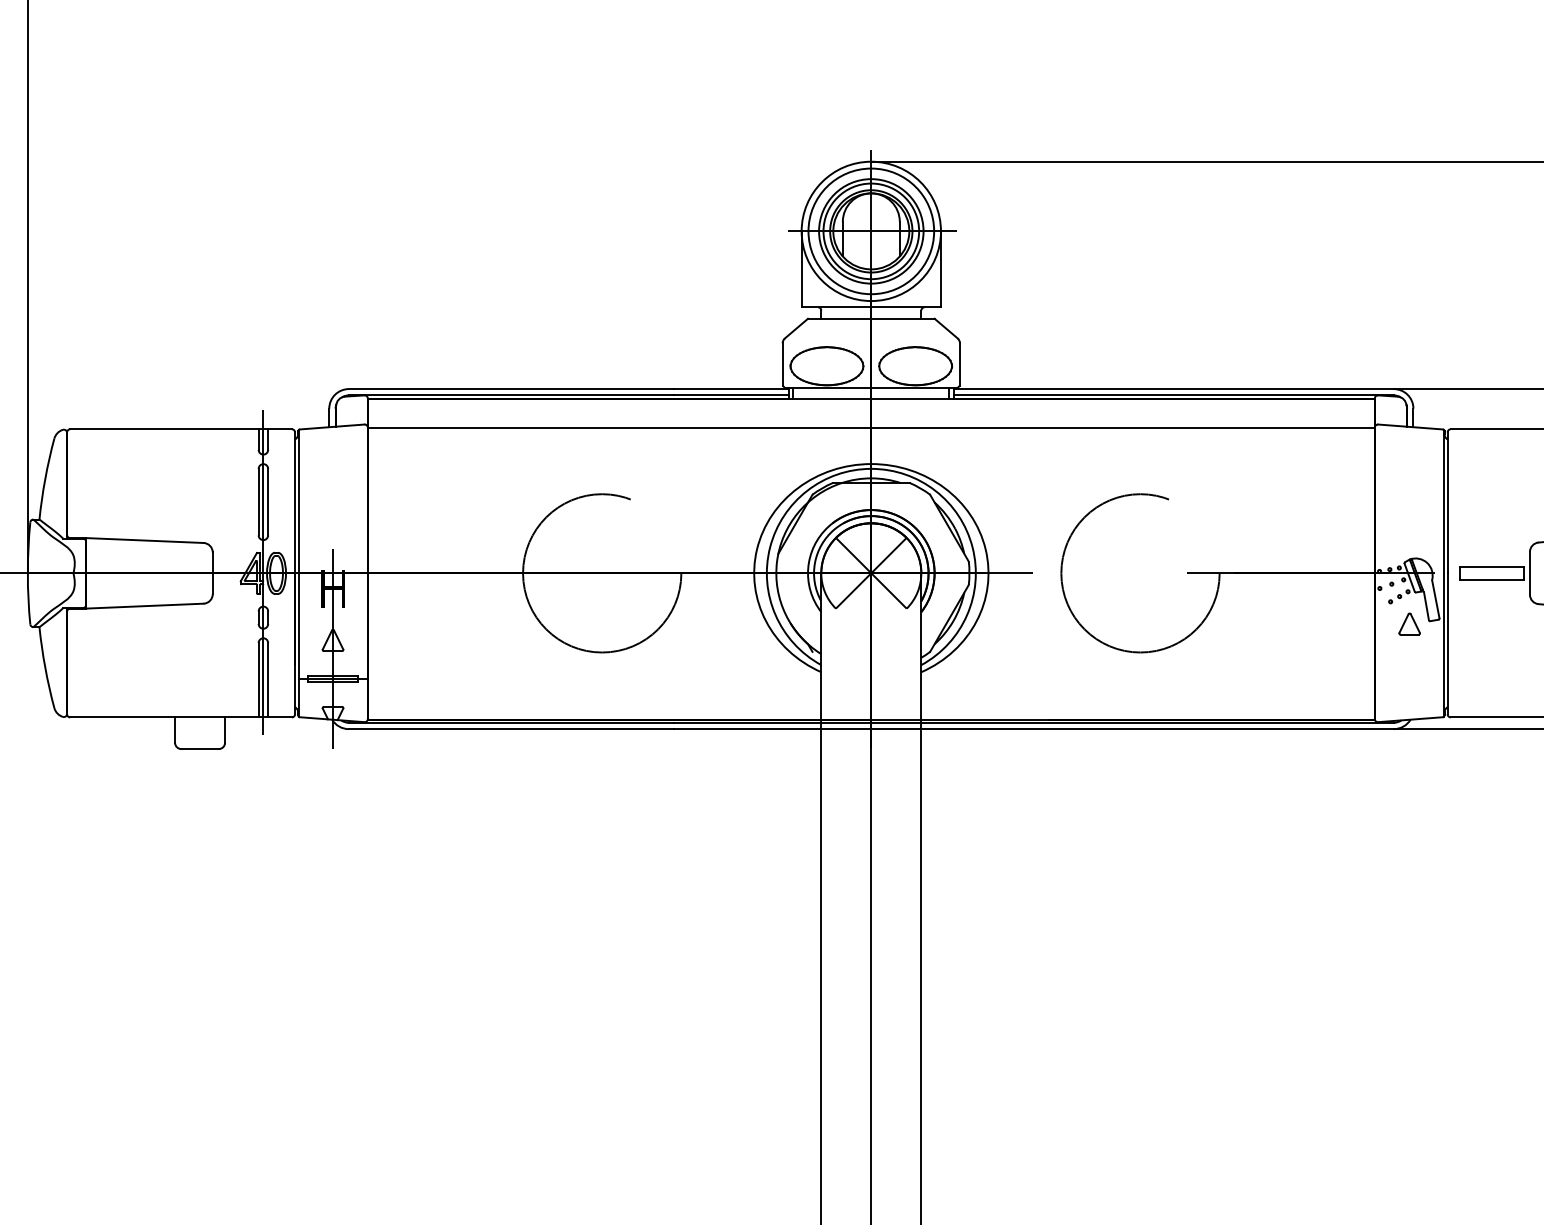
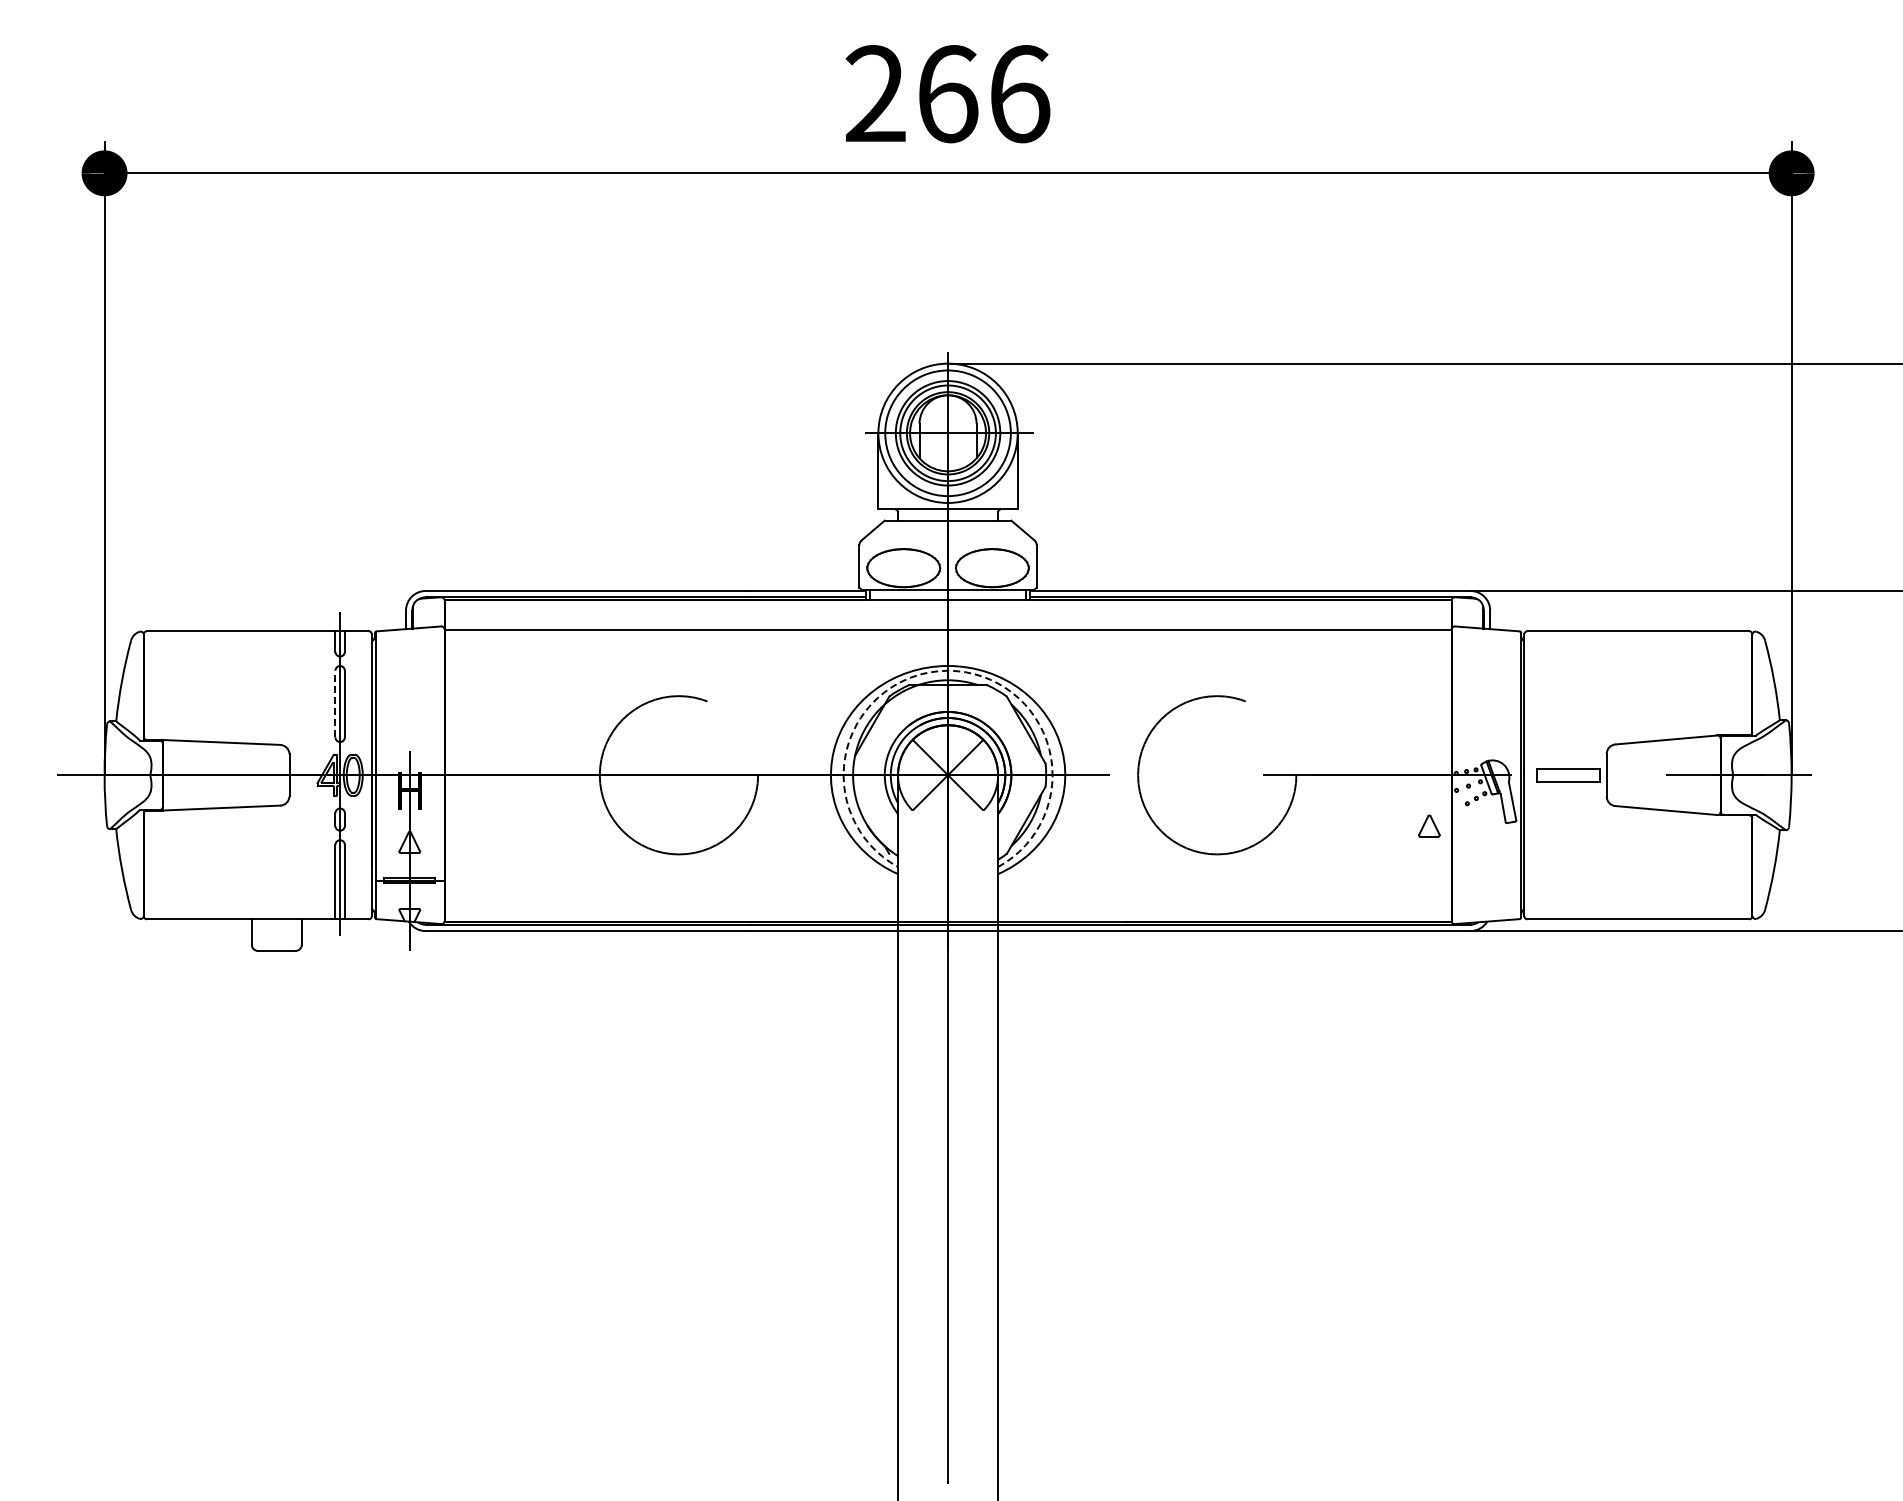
arc: (871, 468) -> (948, 670), solid -> dashed
line: (258, 501) -> (335, 703), solid -> dashed
part: (1409, 623) -> (1429, 825), moved

